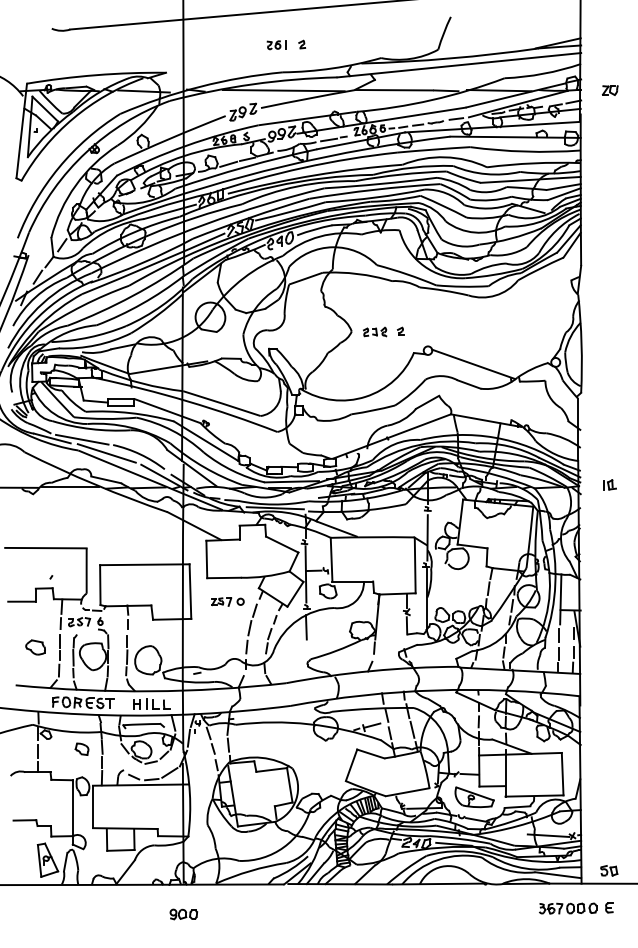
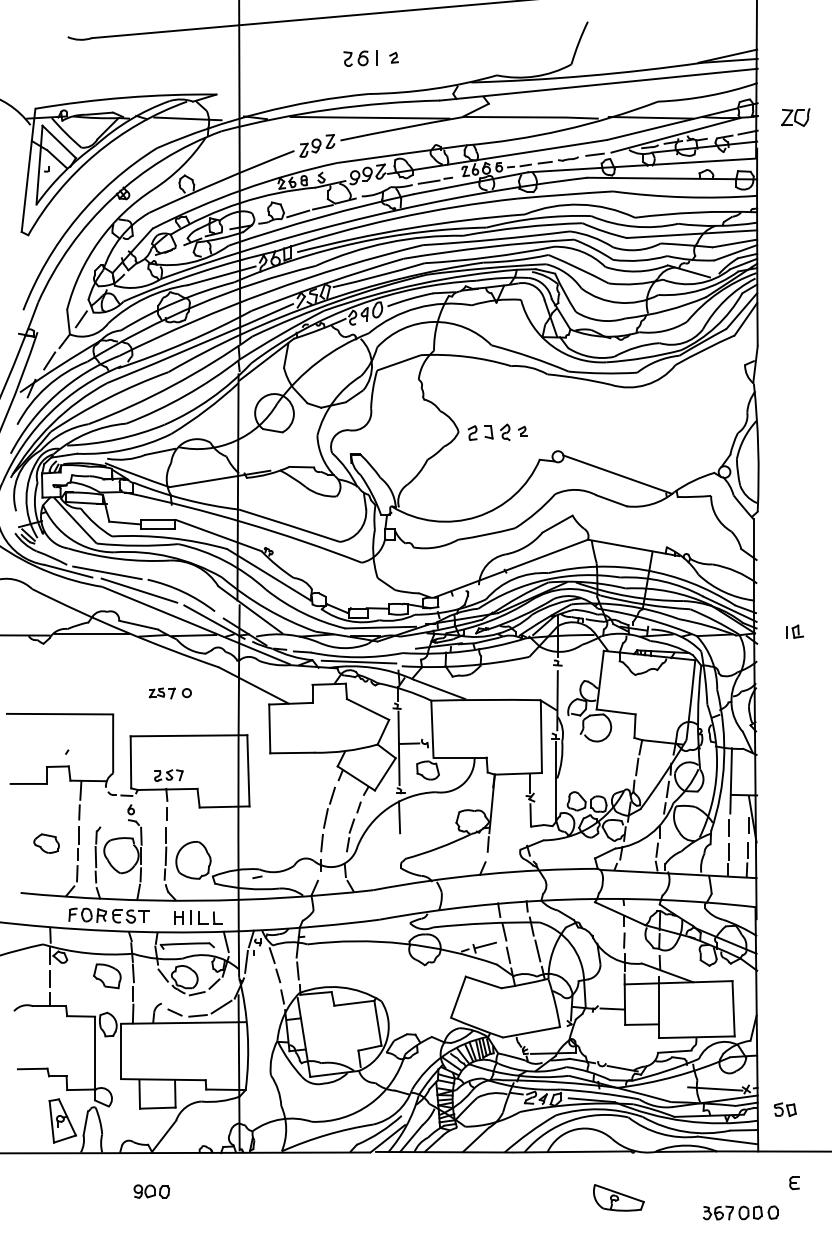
part: (276, 45) -> (360, 58), size x1.4
part: (610, 90) -> (795, 117), size x1.4
part: (374, 332) -> (488, 432), size x1.4
part: (227, 602) -> (169, 693), moved
part: (79, 622) -> (168, 775), moved
part: (81, 749) -> (106, 976), size x1.6
part: (474, 796) -> (618, 1197), moved
part: (608, 870) -> (784, 1109), moved
part: (567, 908) -> (740, 1212), moved
part: (183, 914) -> (151, 1191), moved

